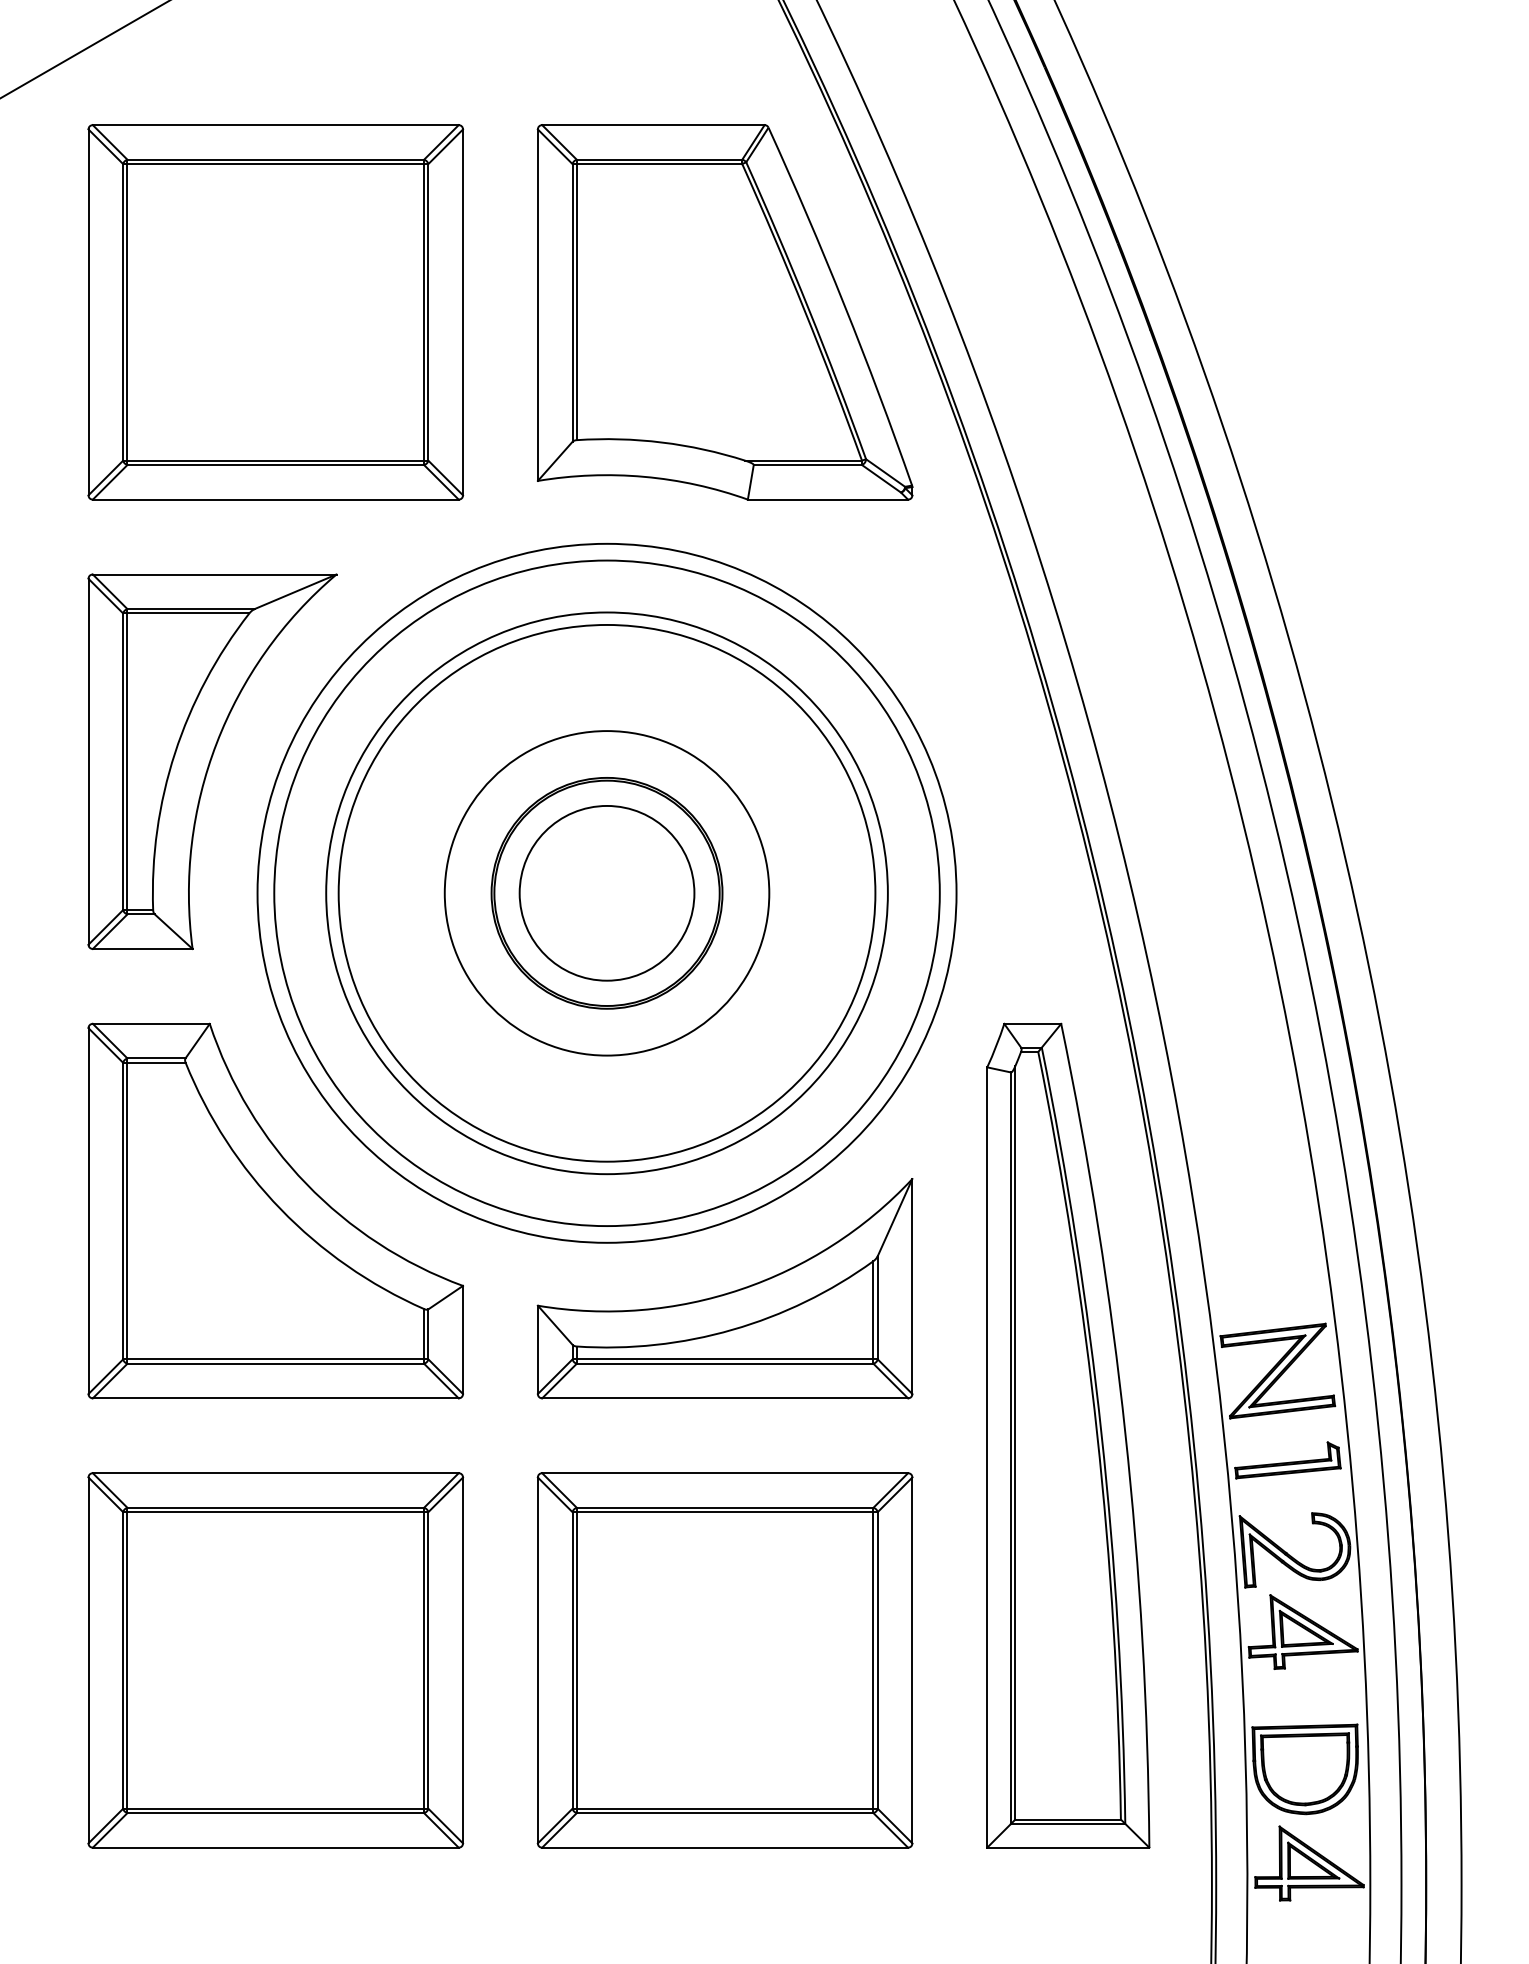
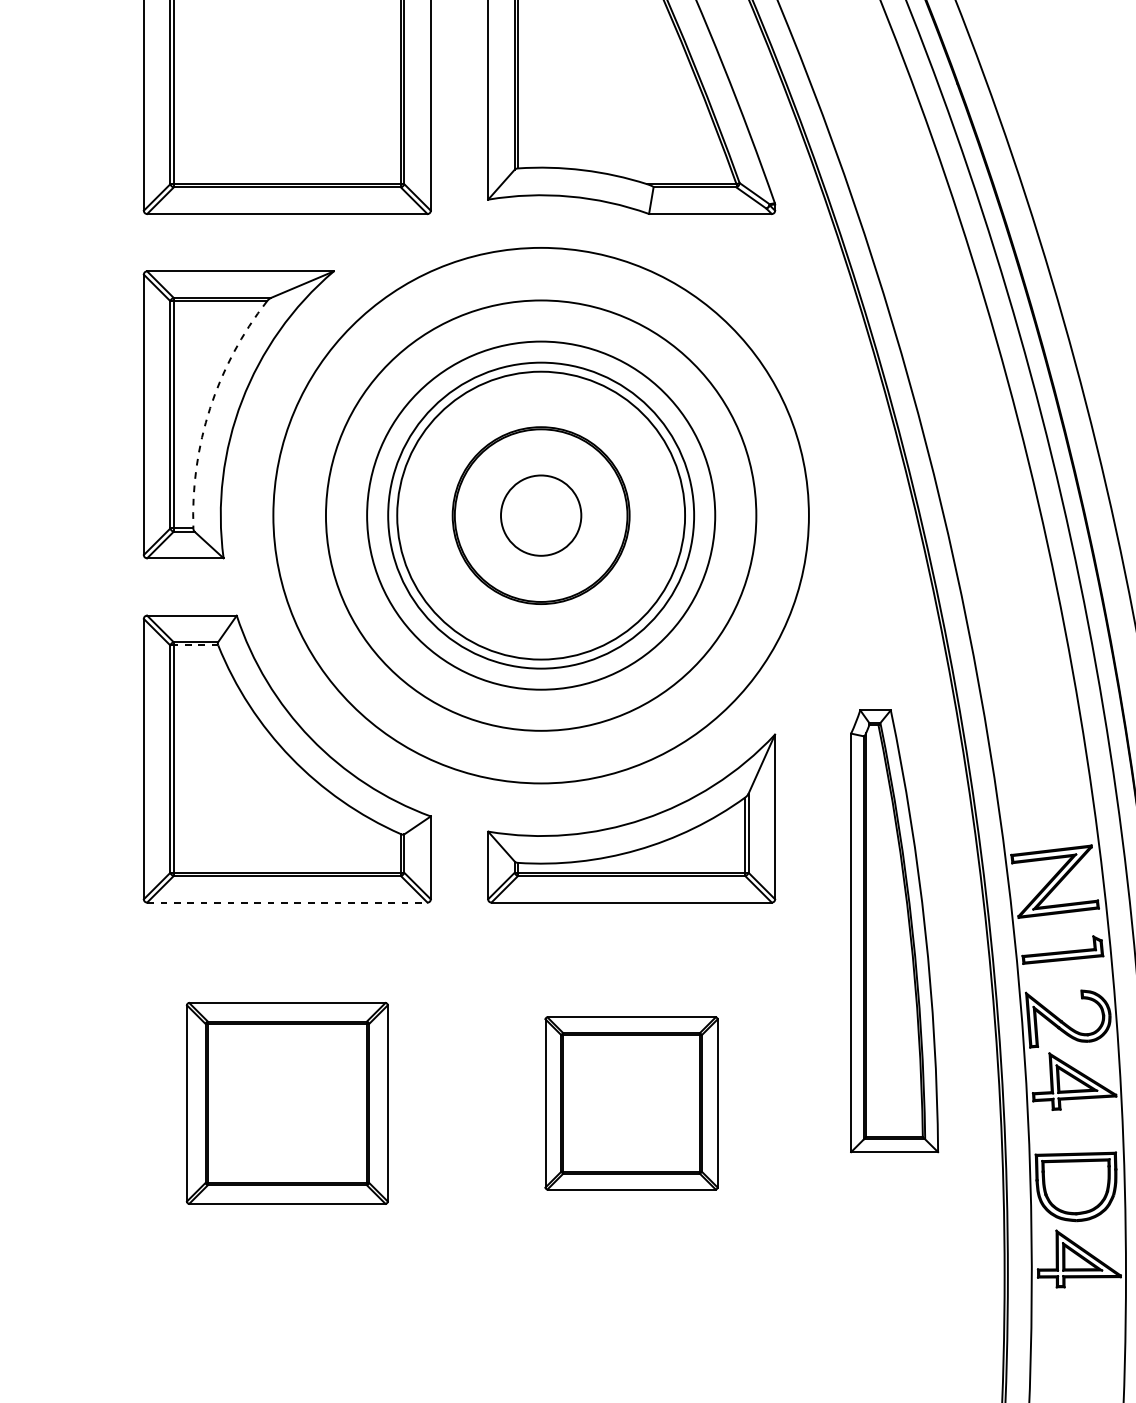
arc: (175, 753) -> (210, 408), solid -> dashed
circle: (606, 892) -> (540, 515), size x0.6
circle: (606, 892) -> (540, 515), size x0.7
circle: (606, 893) -> (540, 515), size x0.6
circle: (606, 893) -> (540, 515), size x1.4
line: (156, 1062) -> (195, 645), solid -> dashed
line: (275, 1398) -> (287, 902), solid -> dashed
part: (1068, 1435) -> (894, 931), size x0.7
part: (275, 1660) -> (287, 1103), size x0.7
part: (724, 1660) -> (631, 1103), size x0.6

